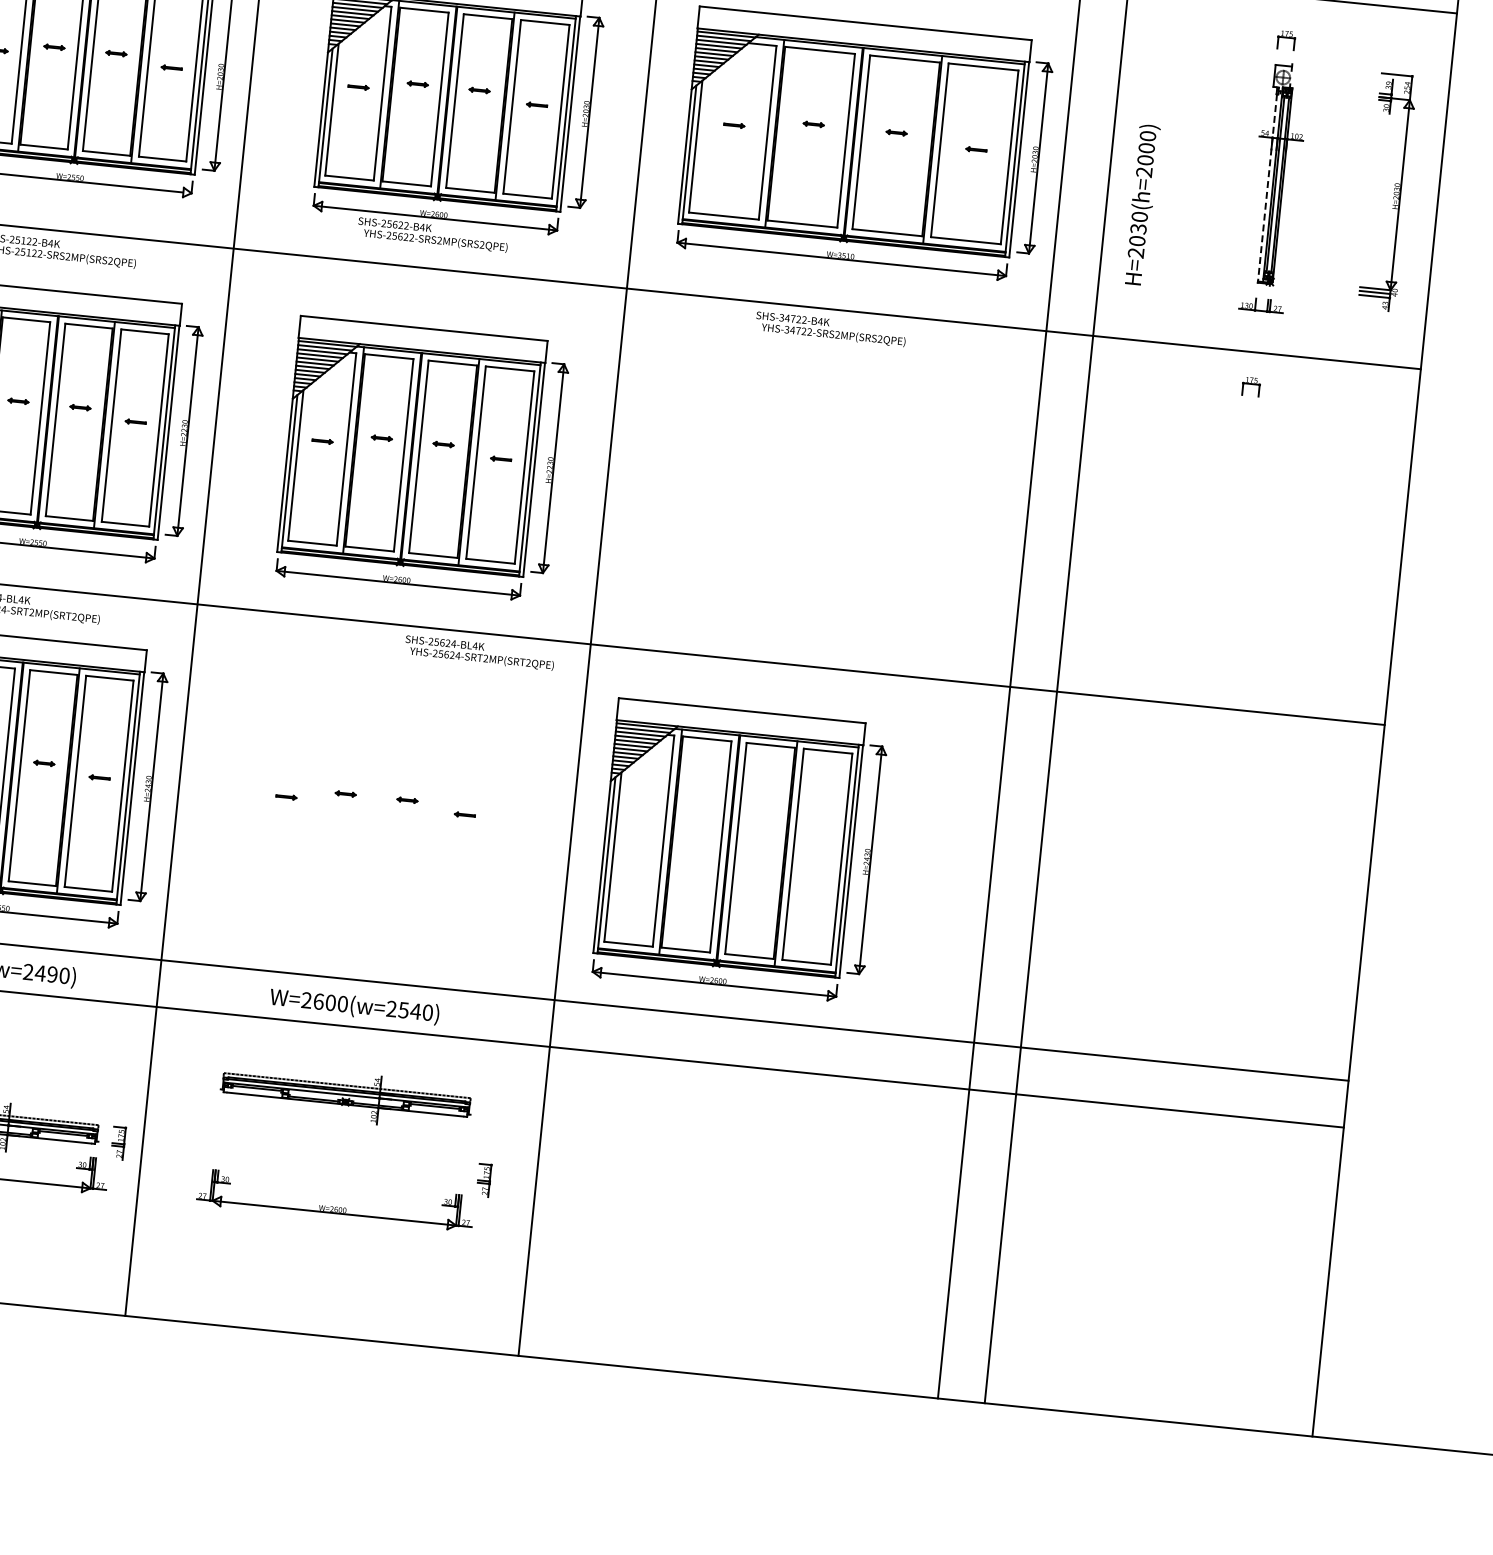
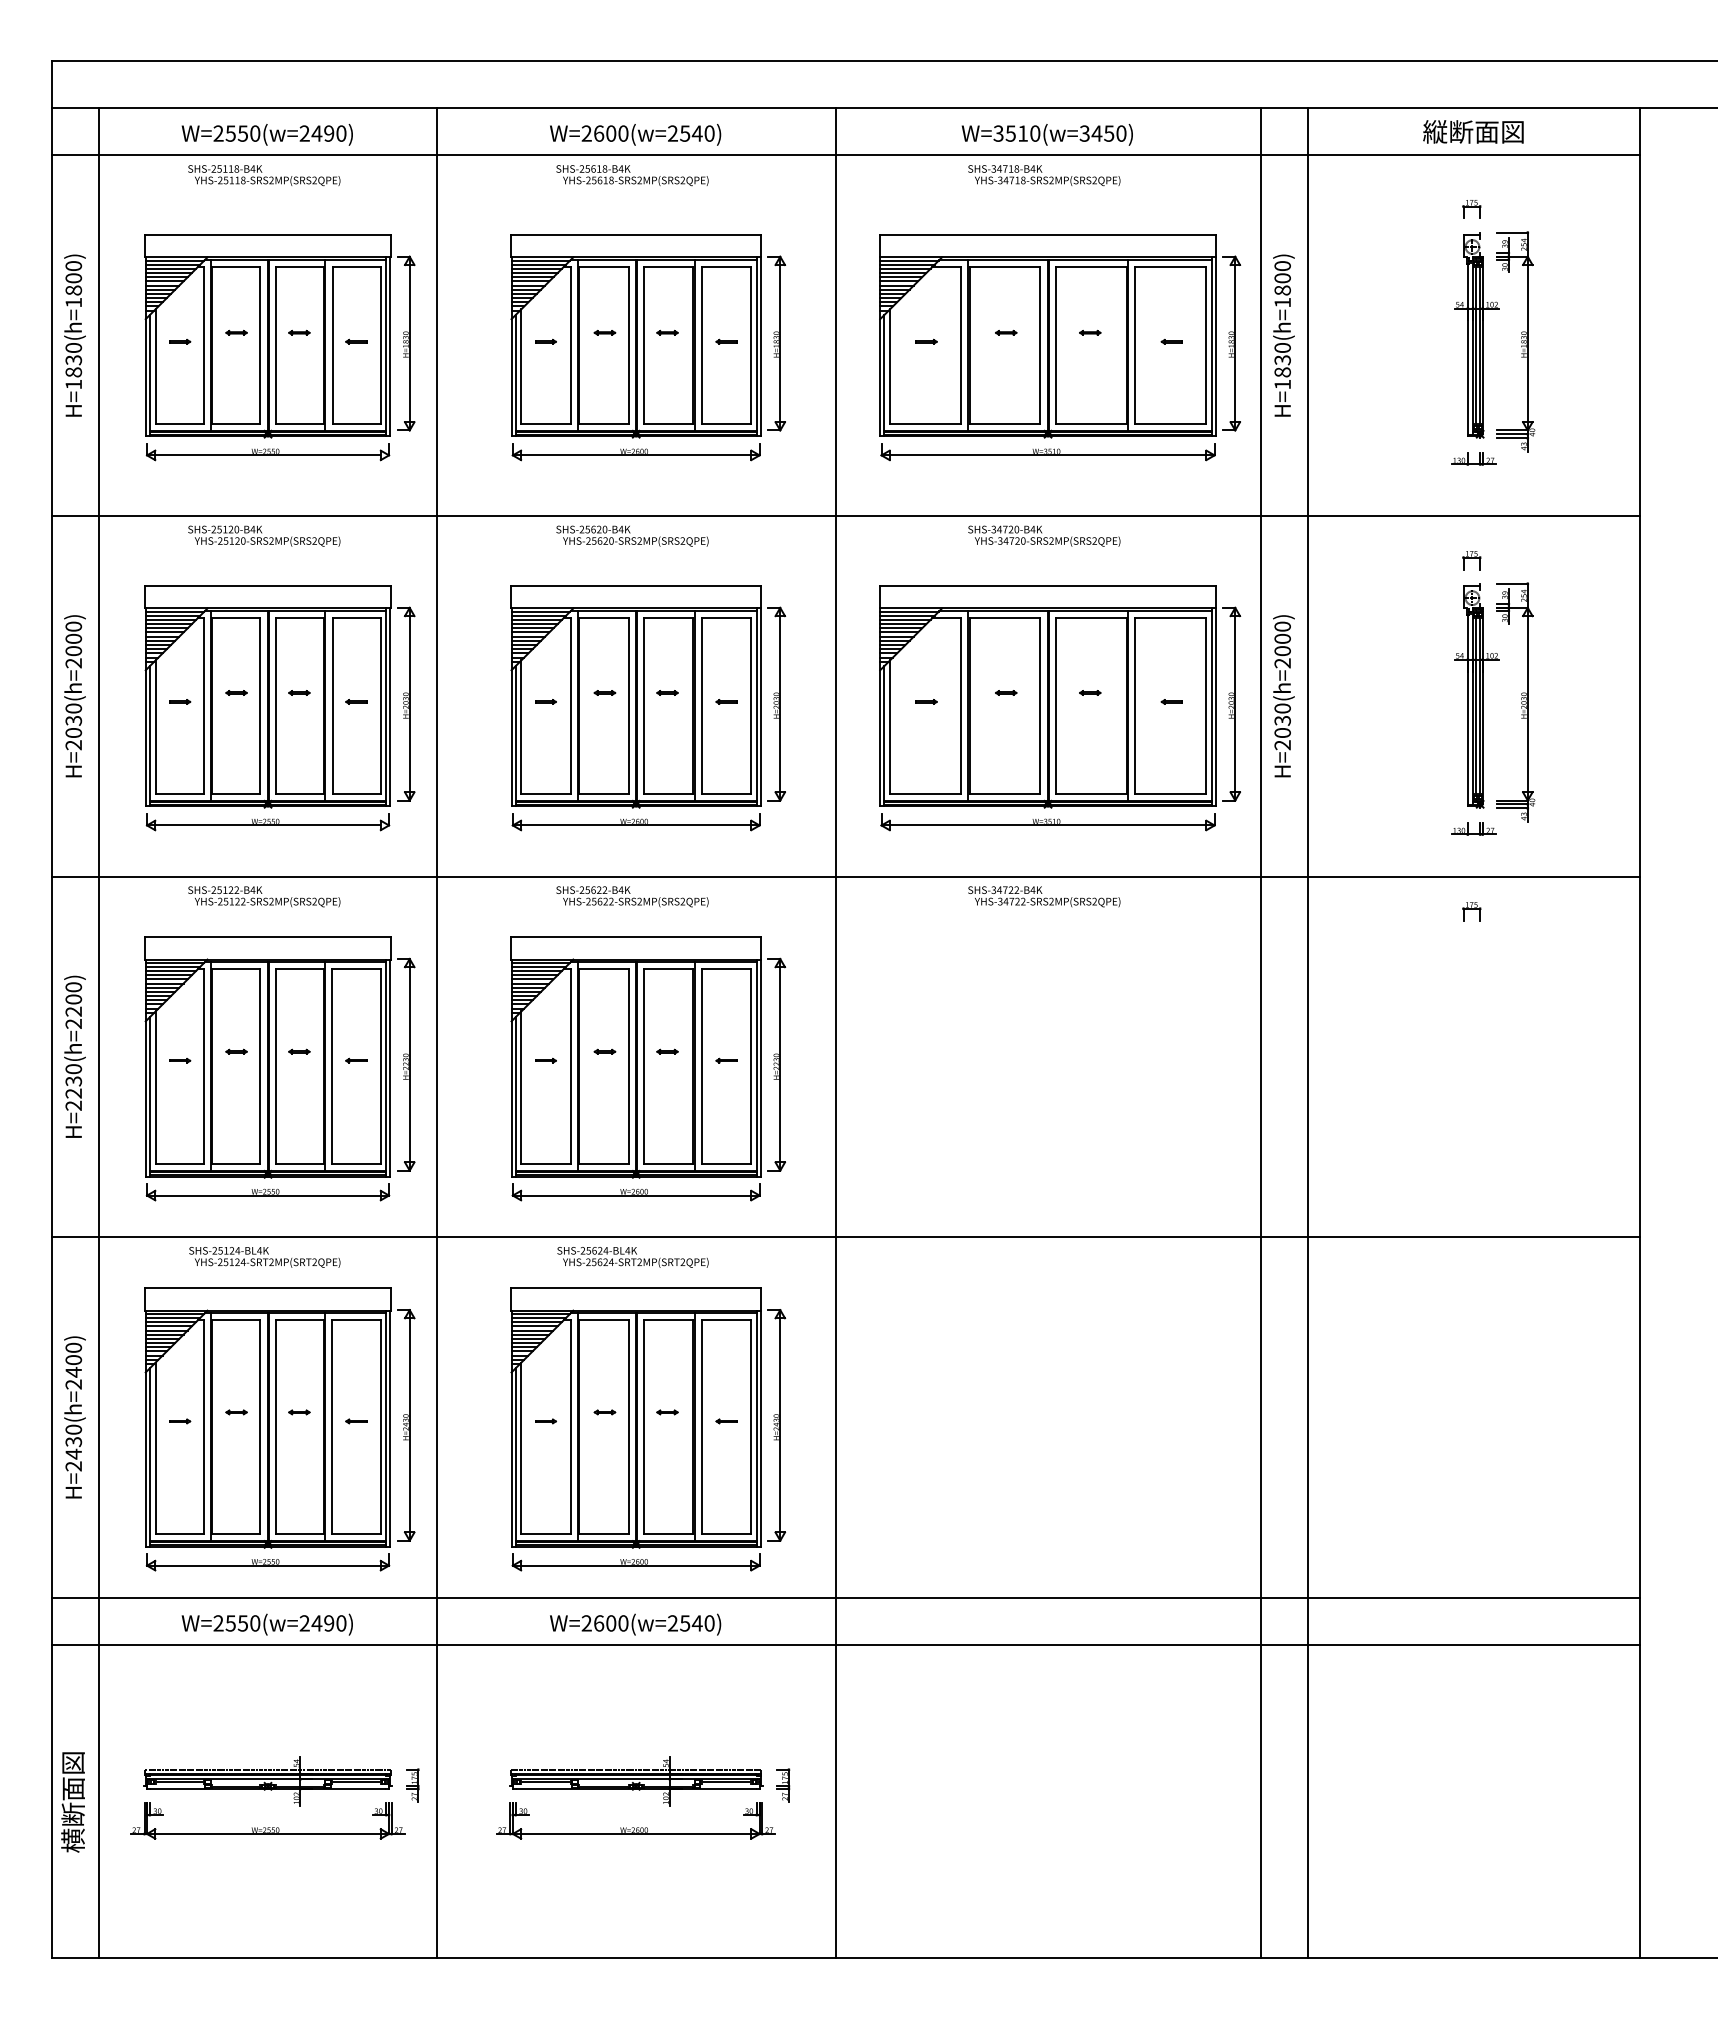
line: (1267, 187) -> (1467, 710), dashed -> solid
part: (1388, 192) -> (1515, 702), moved
text: (1141, 205) -> (1283, 696), moved
text: (433, 234) -> (632, 896), moved
text: (479, 653) -> (632, 1257), moved
part: (740, 851) -> (648, 1429), moved
part: (346, 1097) -> (636, 1781), moved

